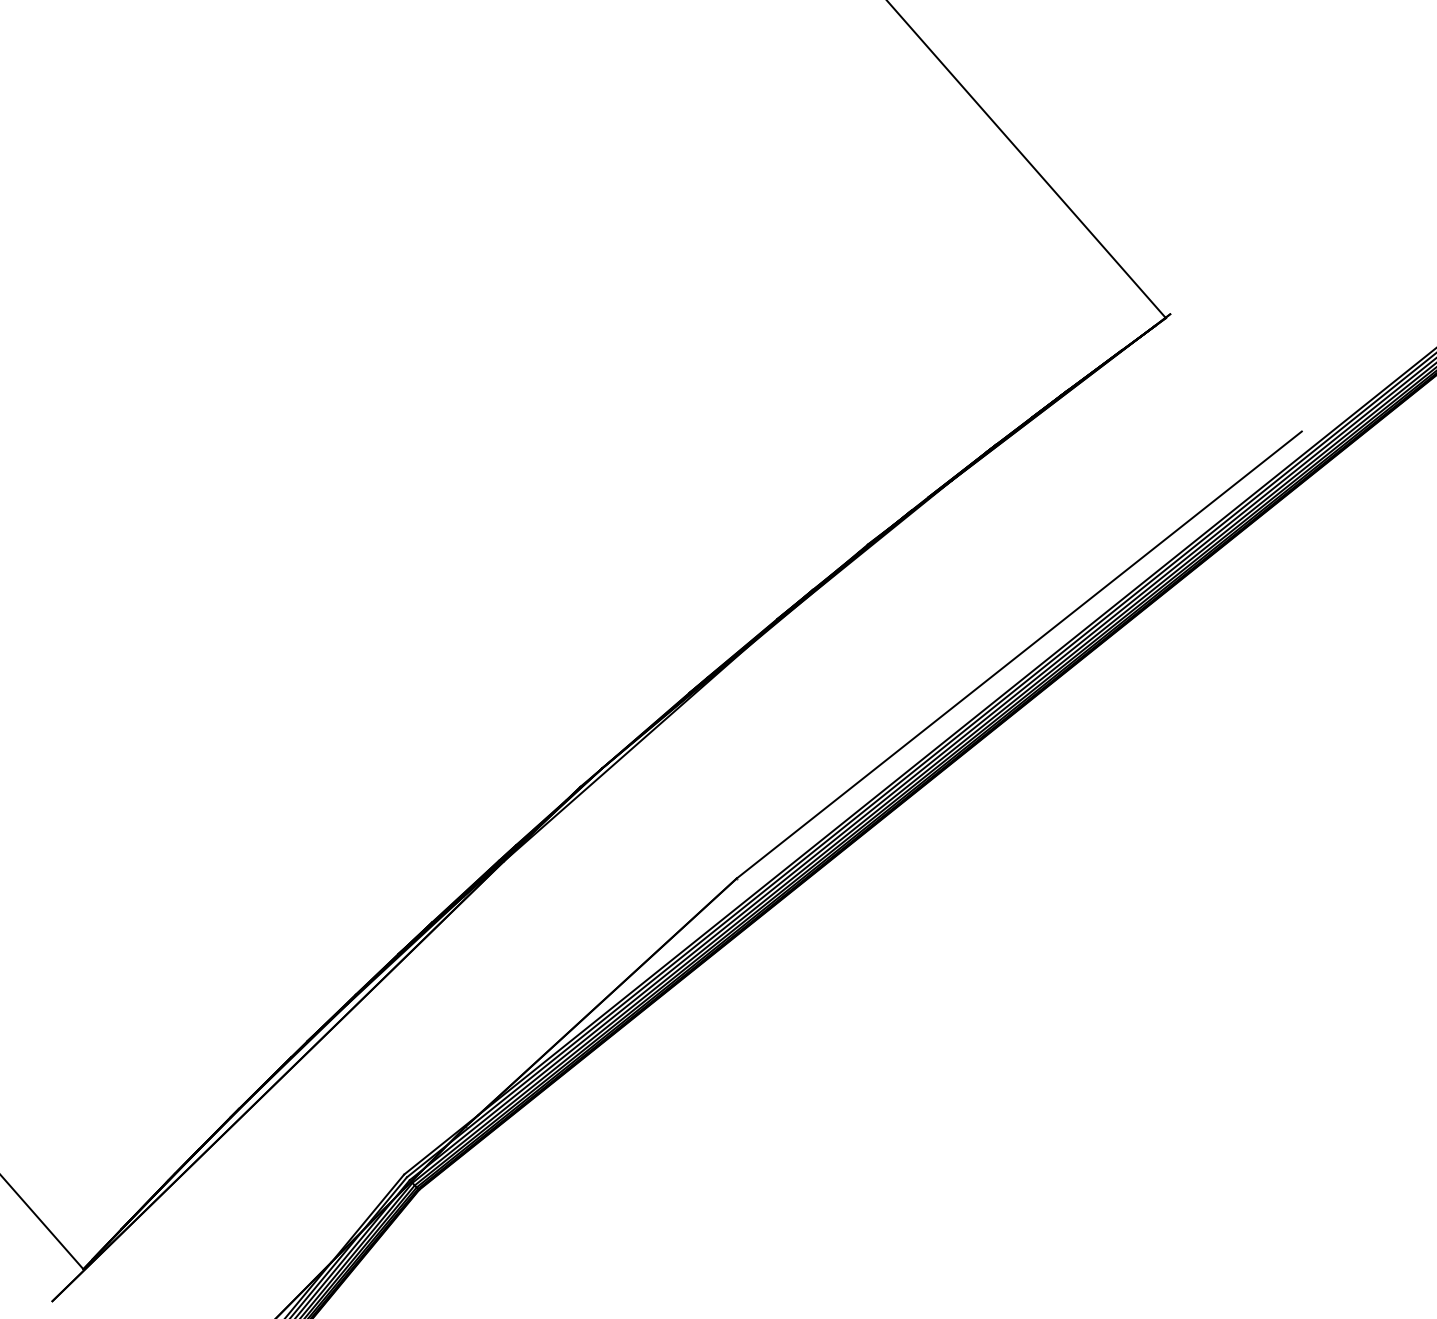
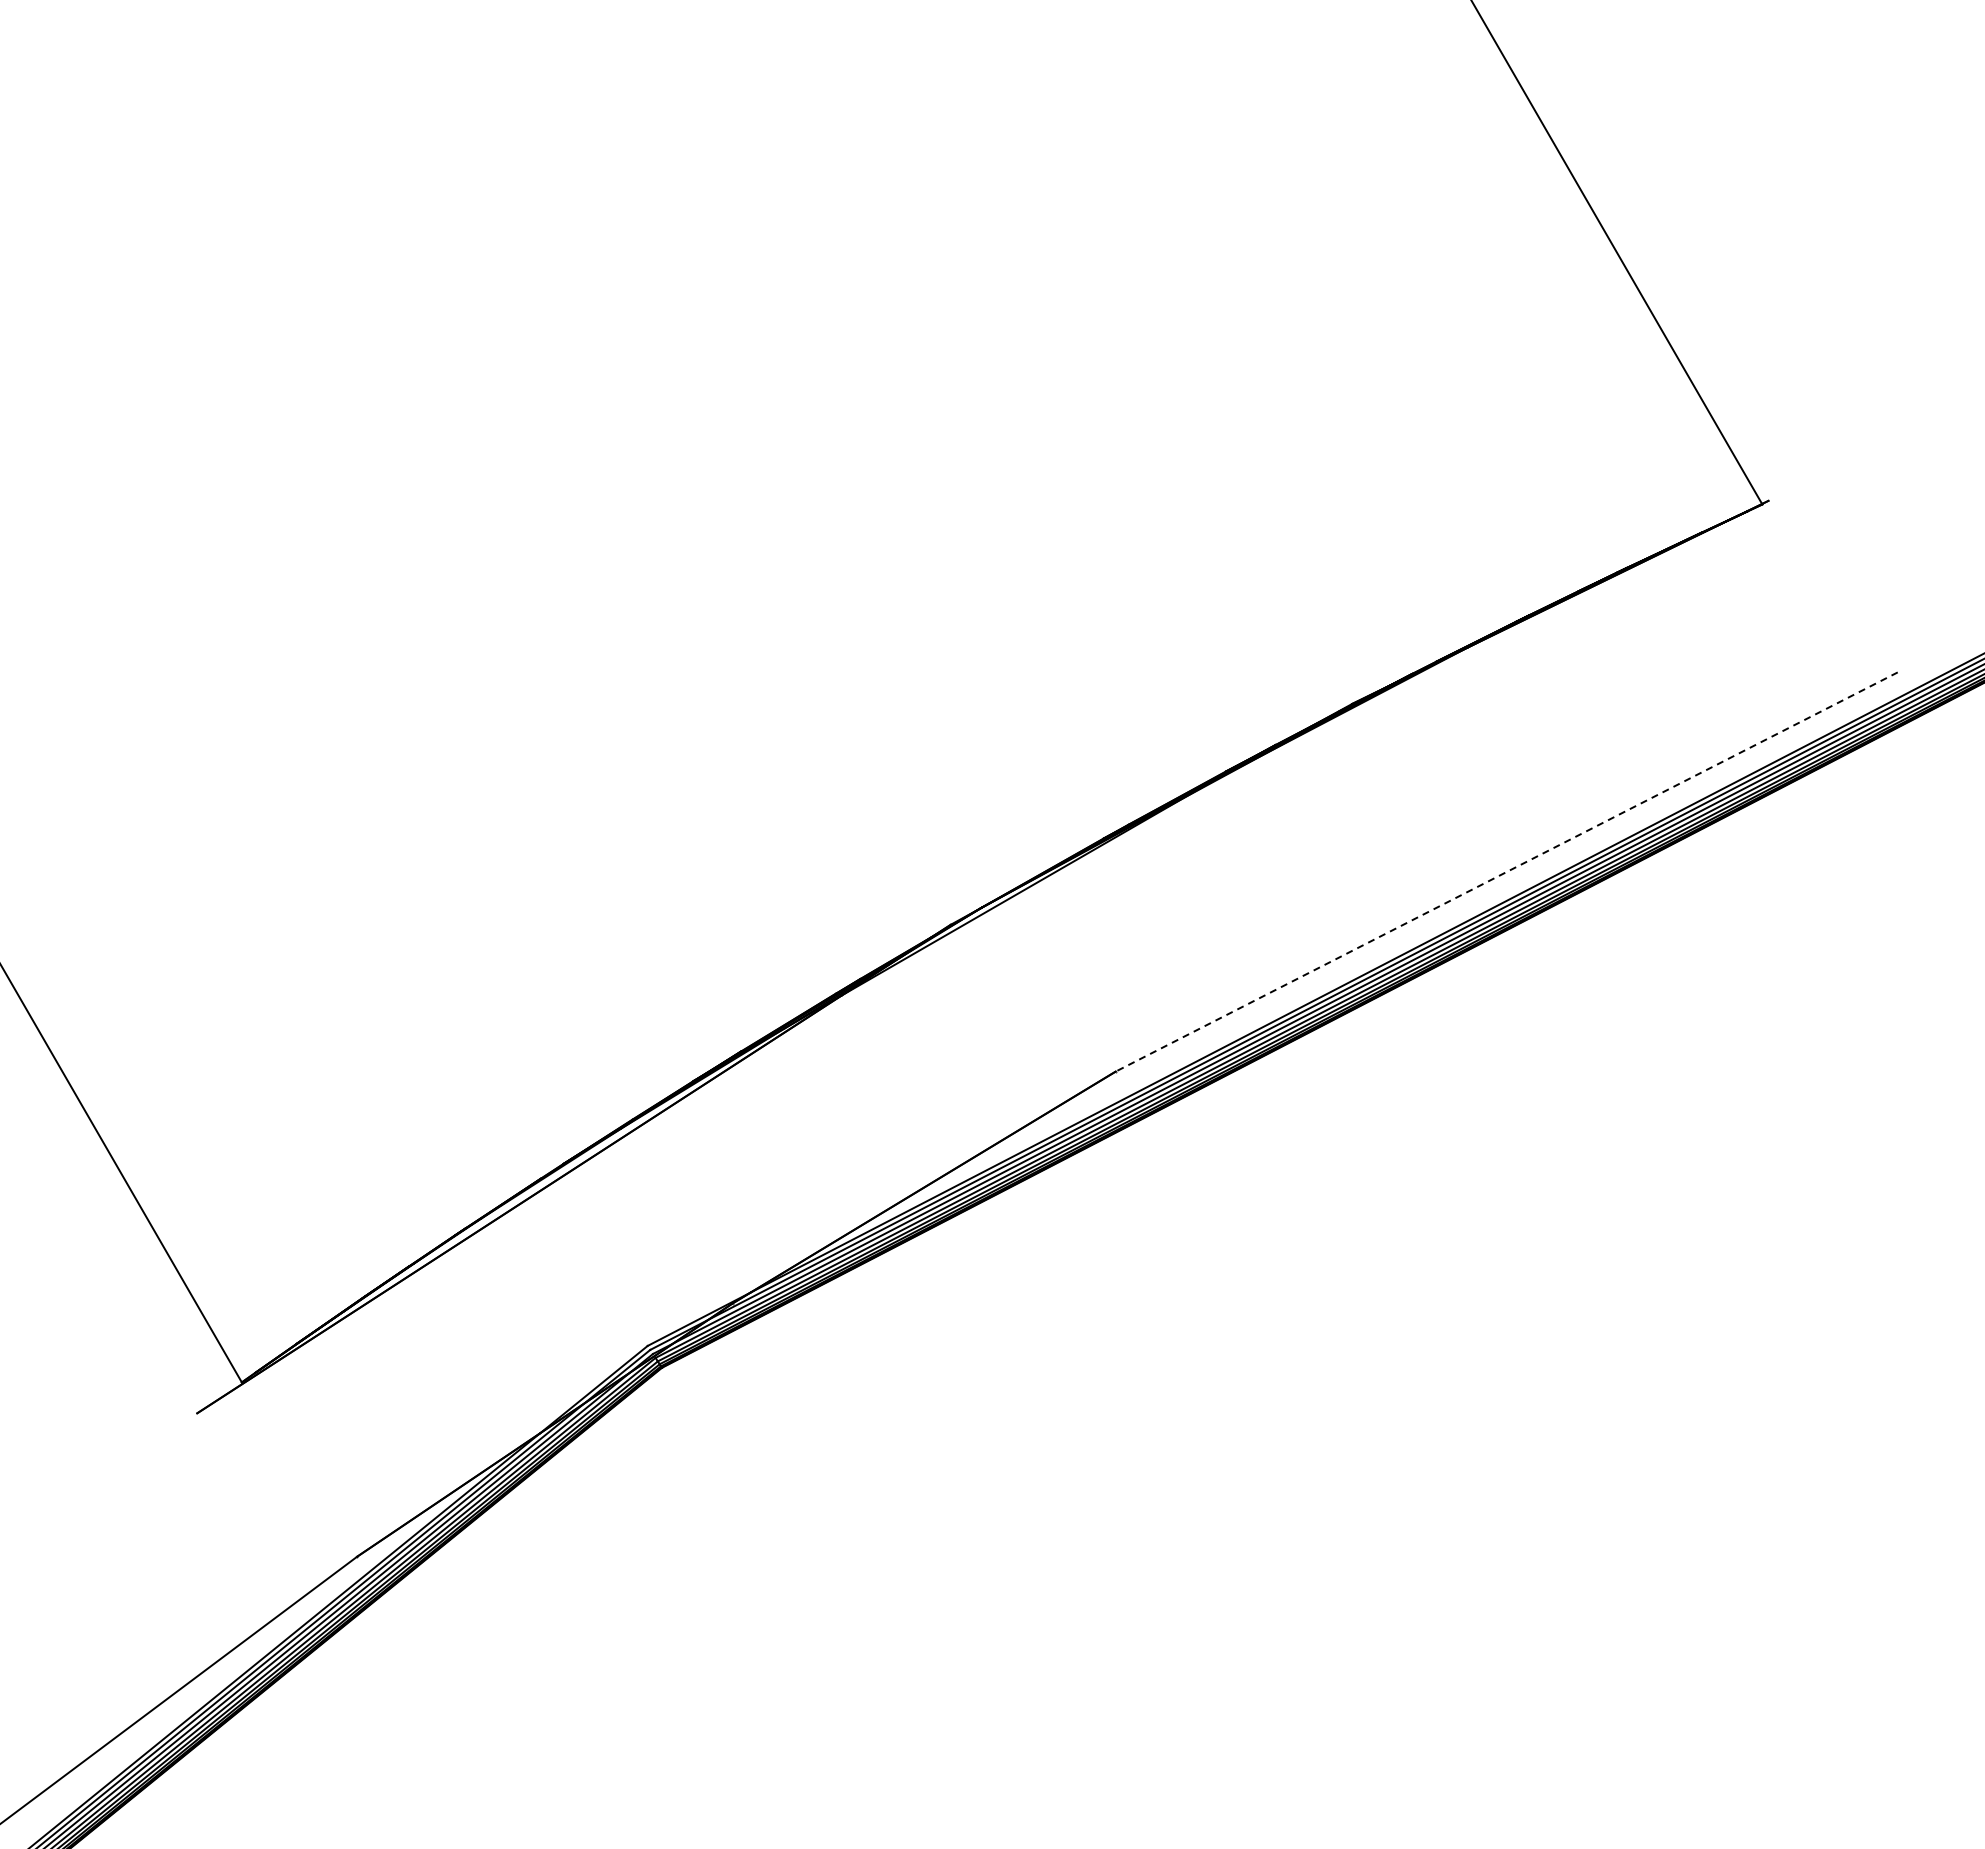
line: (1019, 655) -> (1506, 872), solid -> dashed

